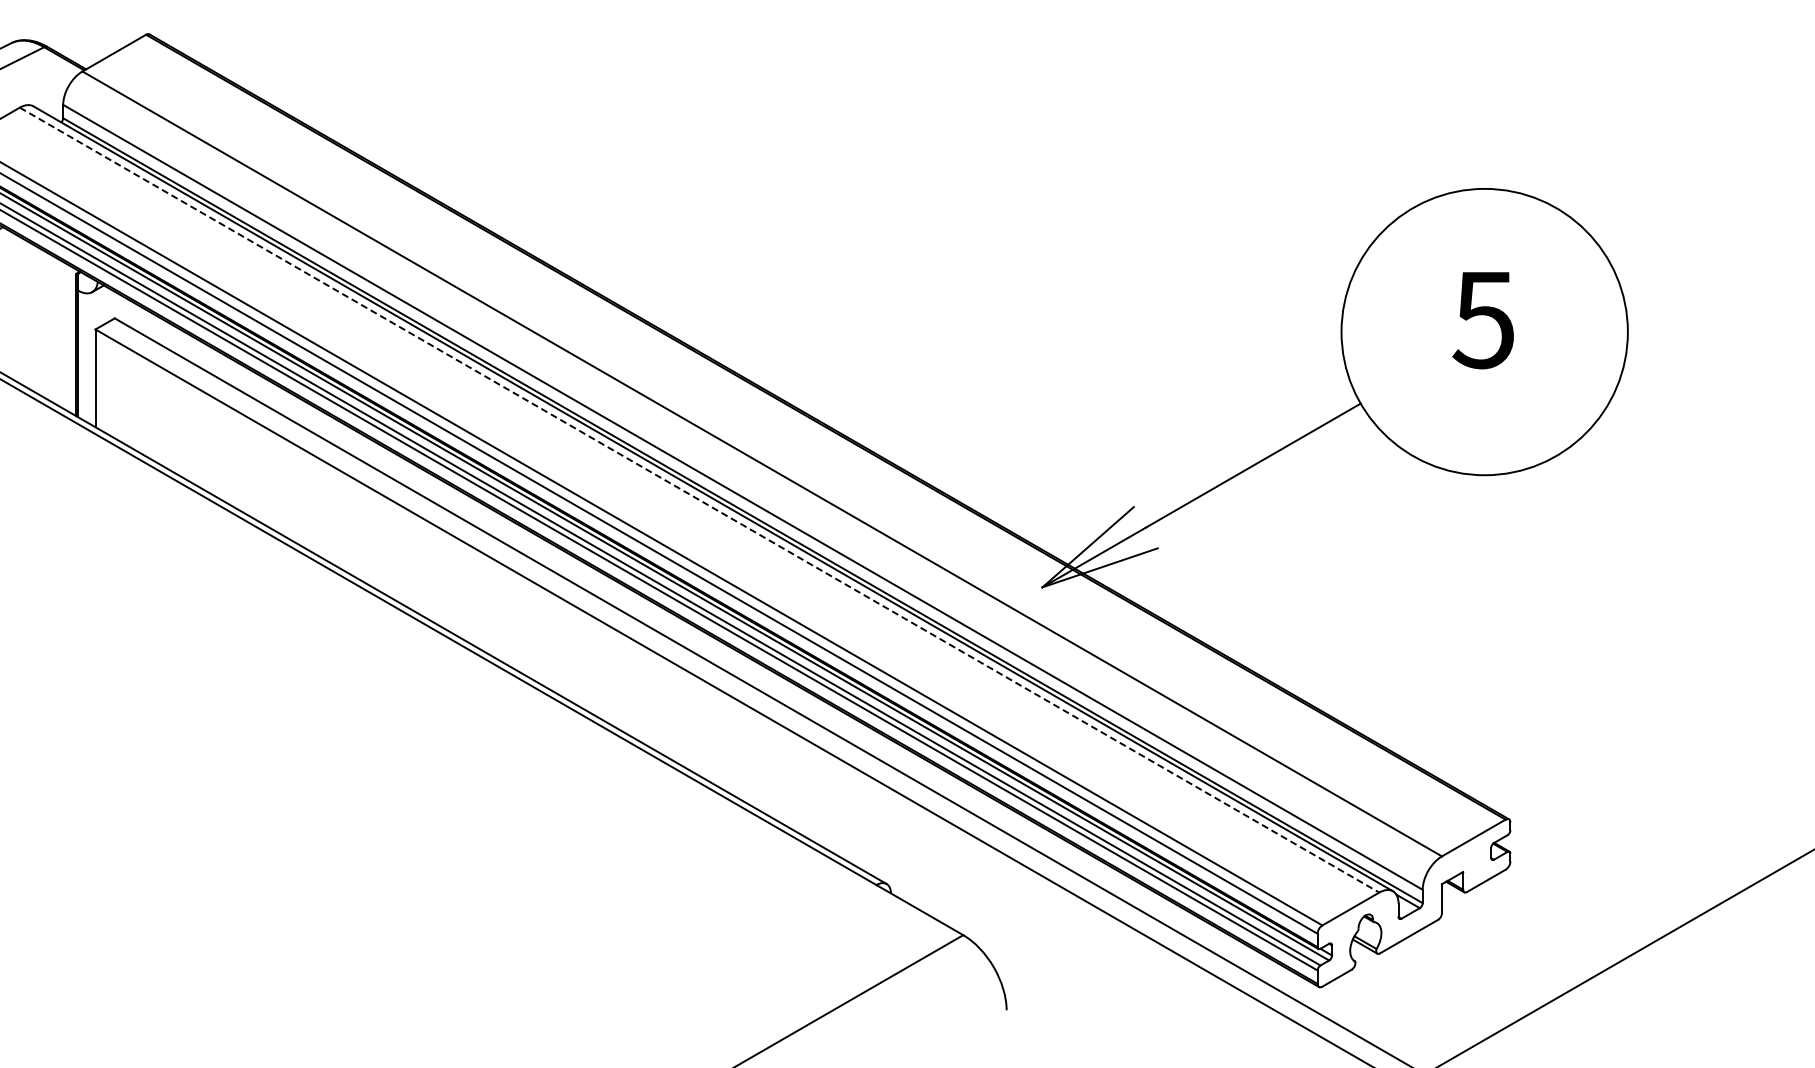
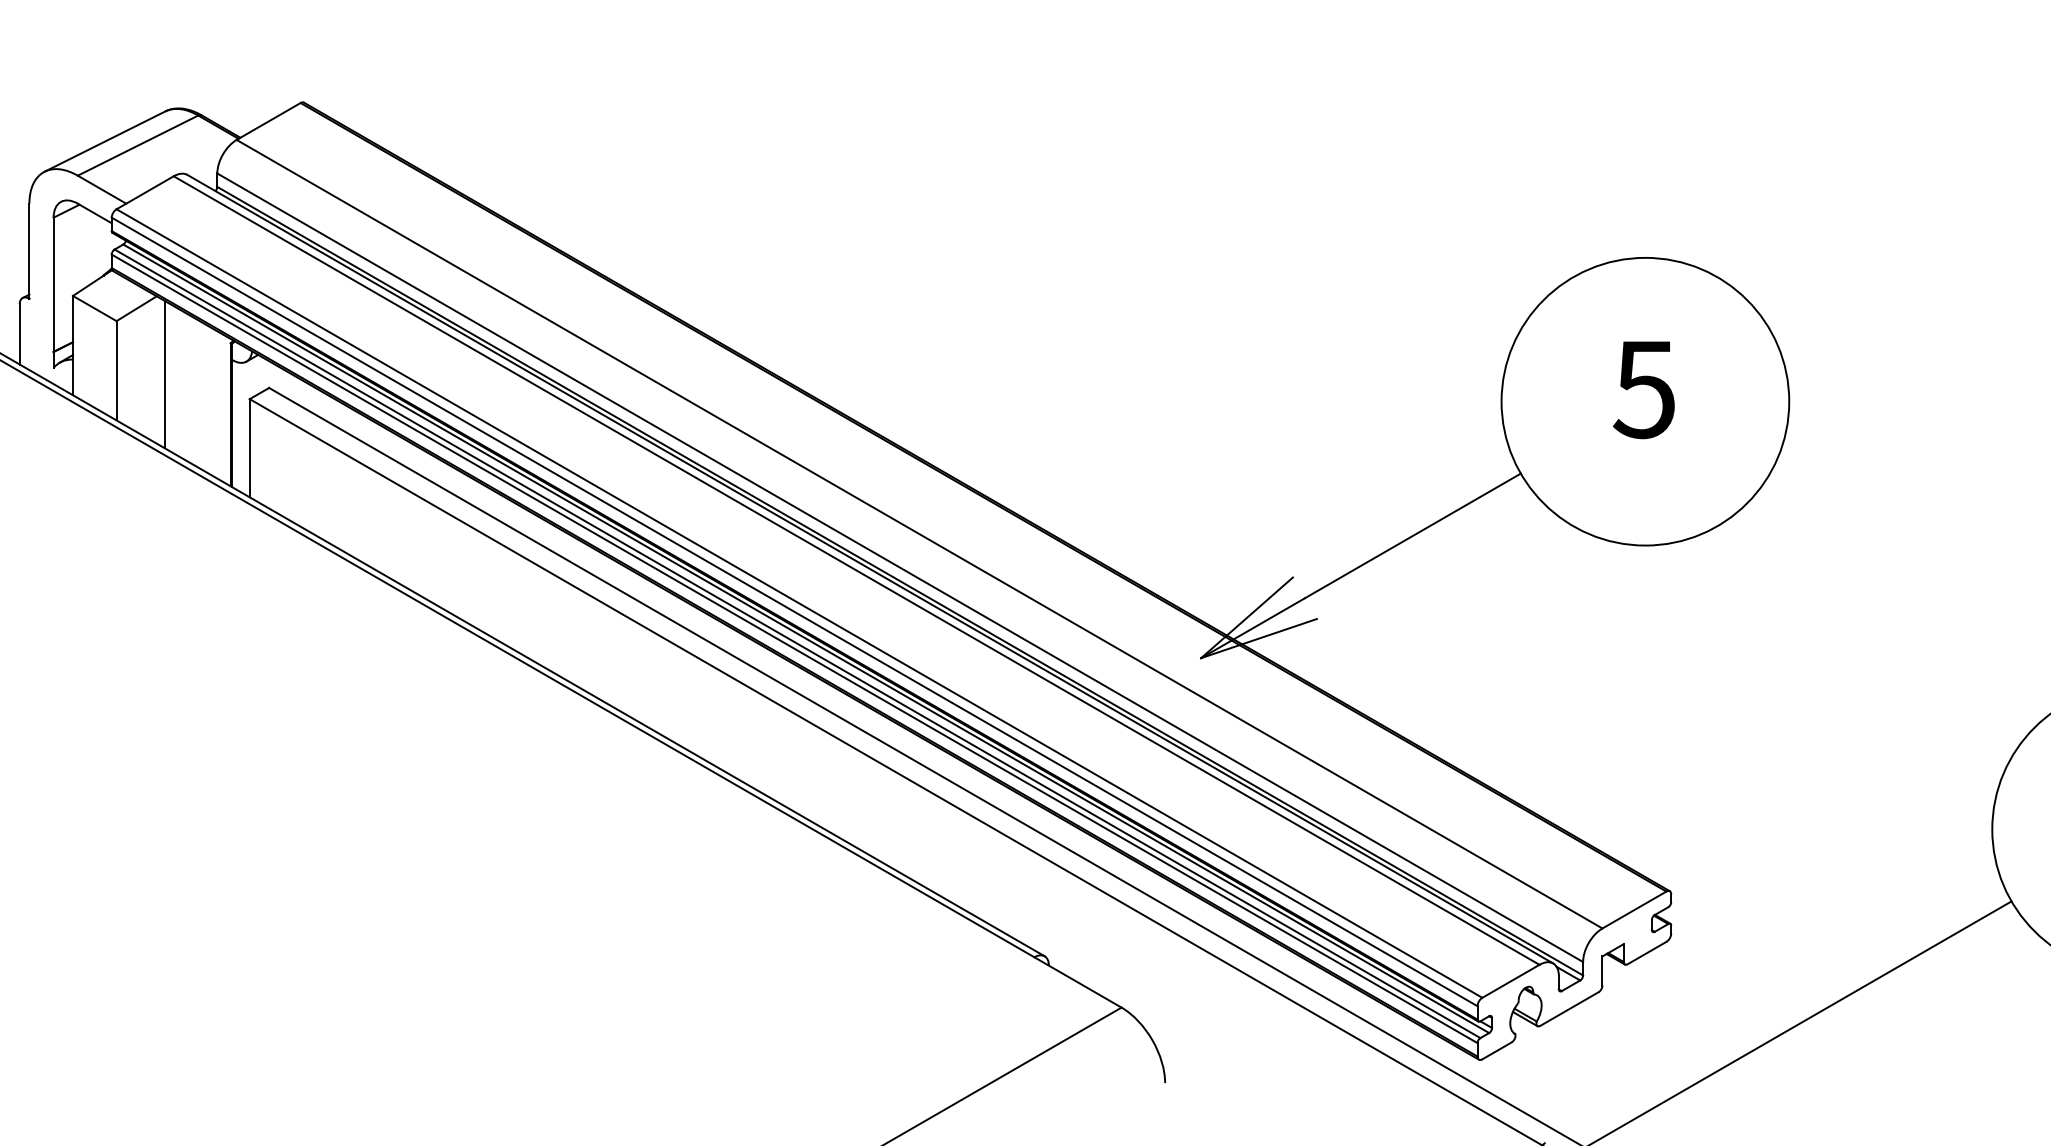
line: (11, 304) -> (165, 374), added
line: (699, 500) -> (856, 570), dashed -> solid

